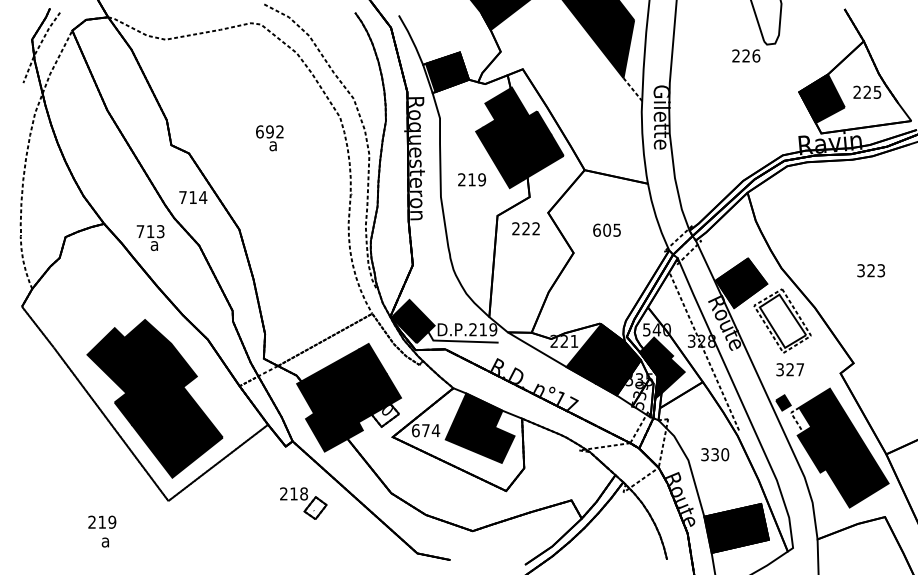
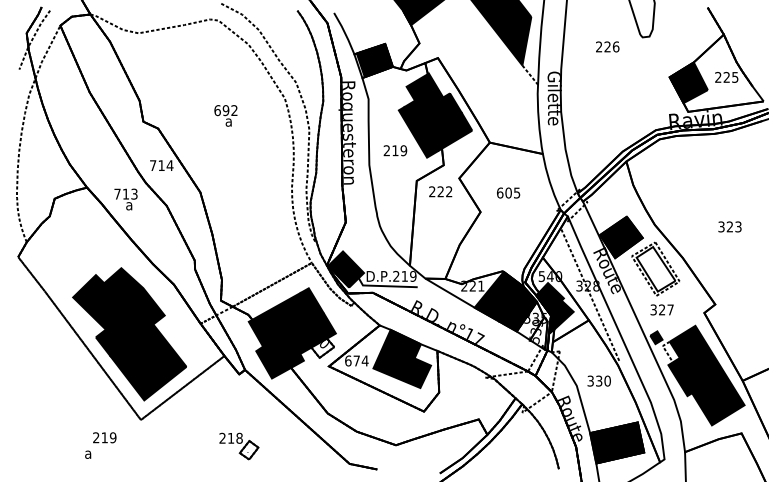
text: (746, 55) -> (607, 46), moved
part: (303, 503) -> (239, 446), moved
text: (102, 521) -> (104, 437), moved

